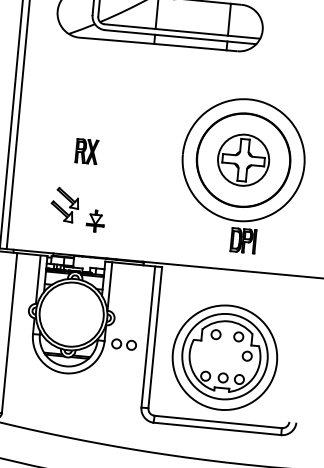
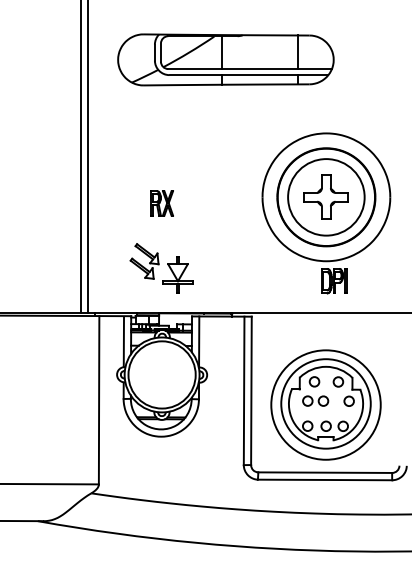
circle: (243, 160) -> (326, 197), size x1.43
part: (95, 220) -> (177, 274), size x1.67
part: (124, 344) -> (315, 400), moved

